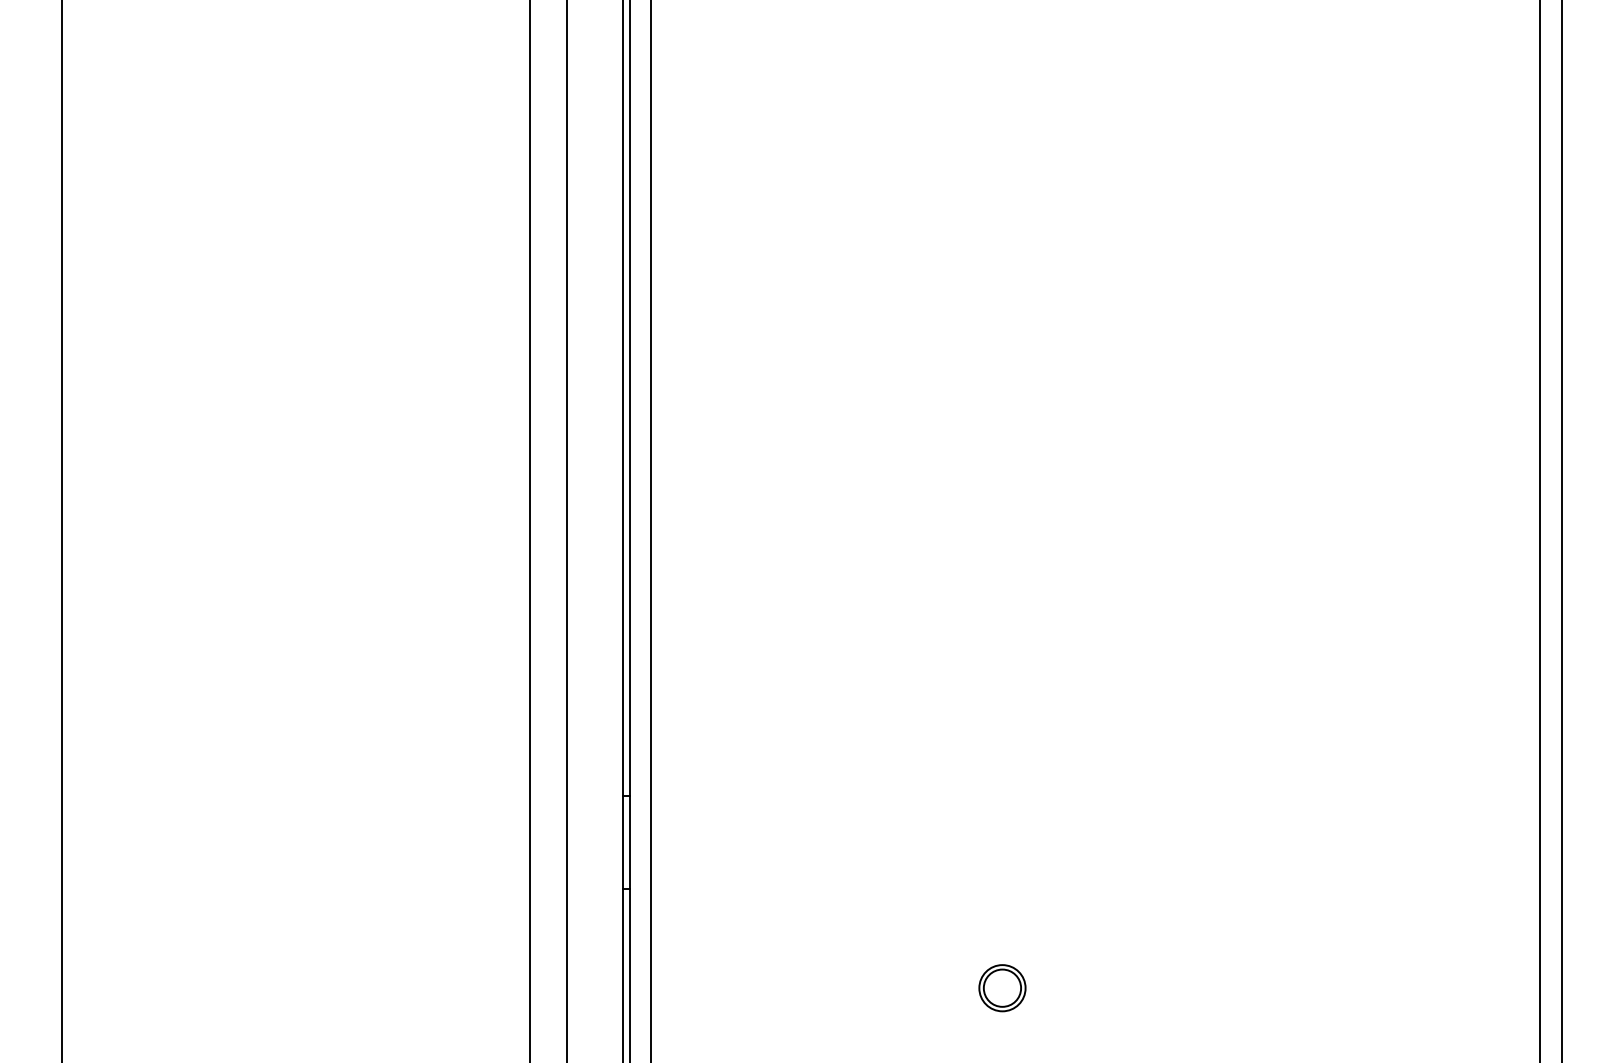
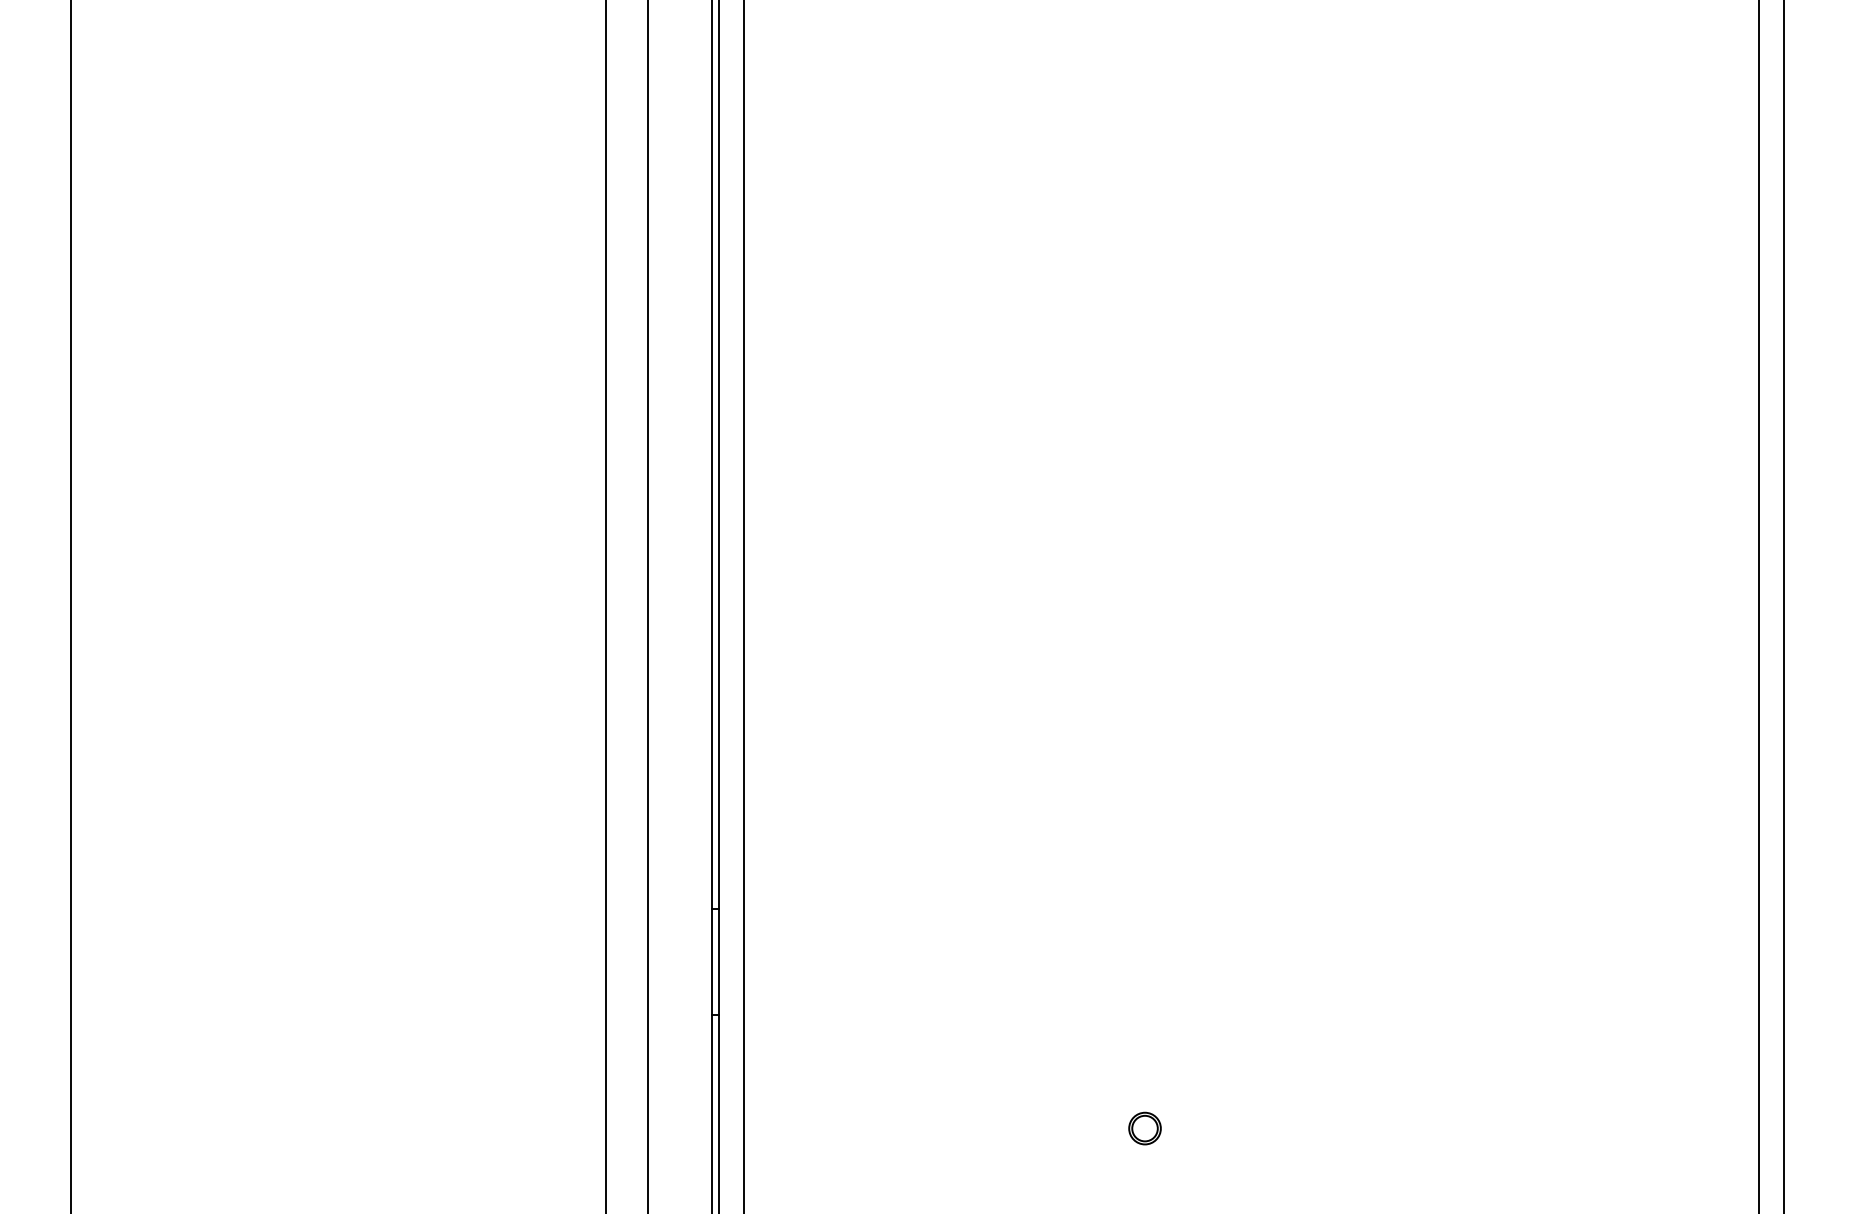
part: (1001, 988) -> (1144, 1128), size x0.6

